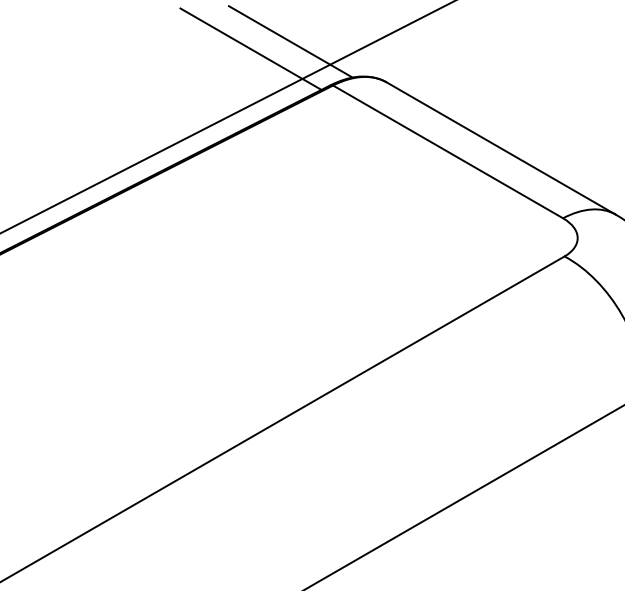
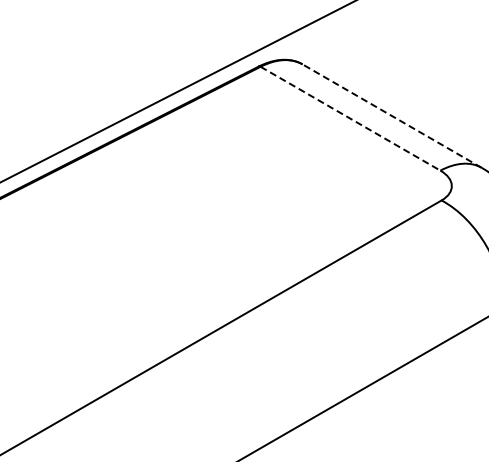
line: (290, 41) -> (227, 32), removed
line: (251, 49) -> (196, 38), removed
line: (500, 147) -> (391, 115), solid -> dashed
line: (448, 151) -> (350, 118), solid -> dashed

